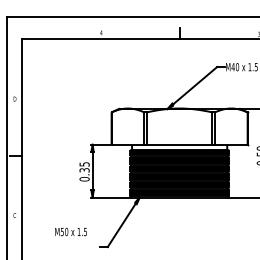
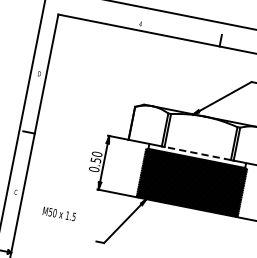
line: (179, 144) -> (197, 153), solid -> dashed
text: (84, 167) -> (96, 157), 0.35 -> 0.50
text: (70, 231) -> (58, 213), moved

